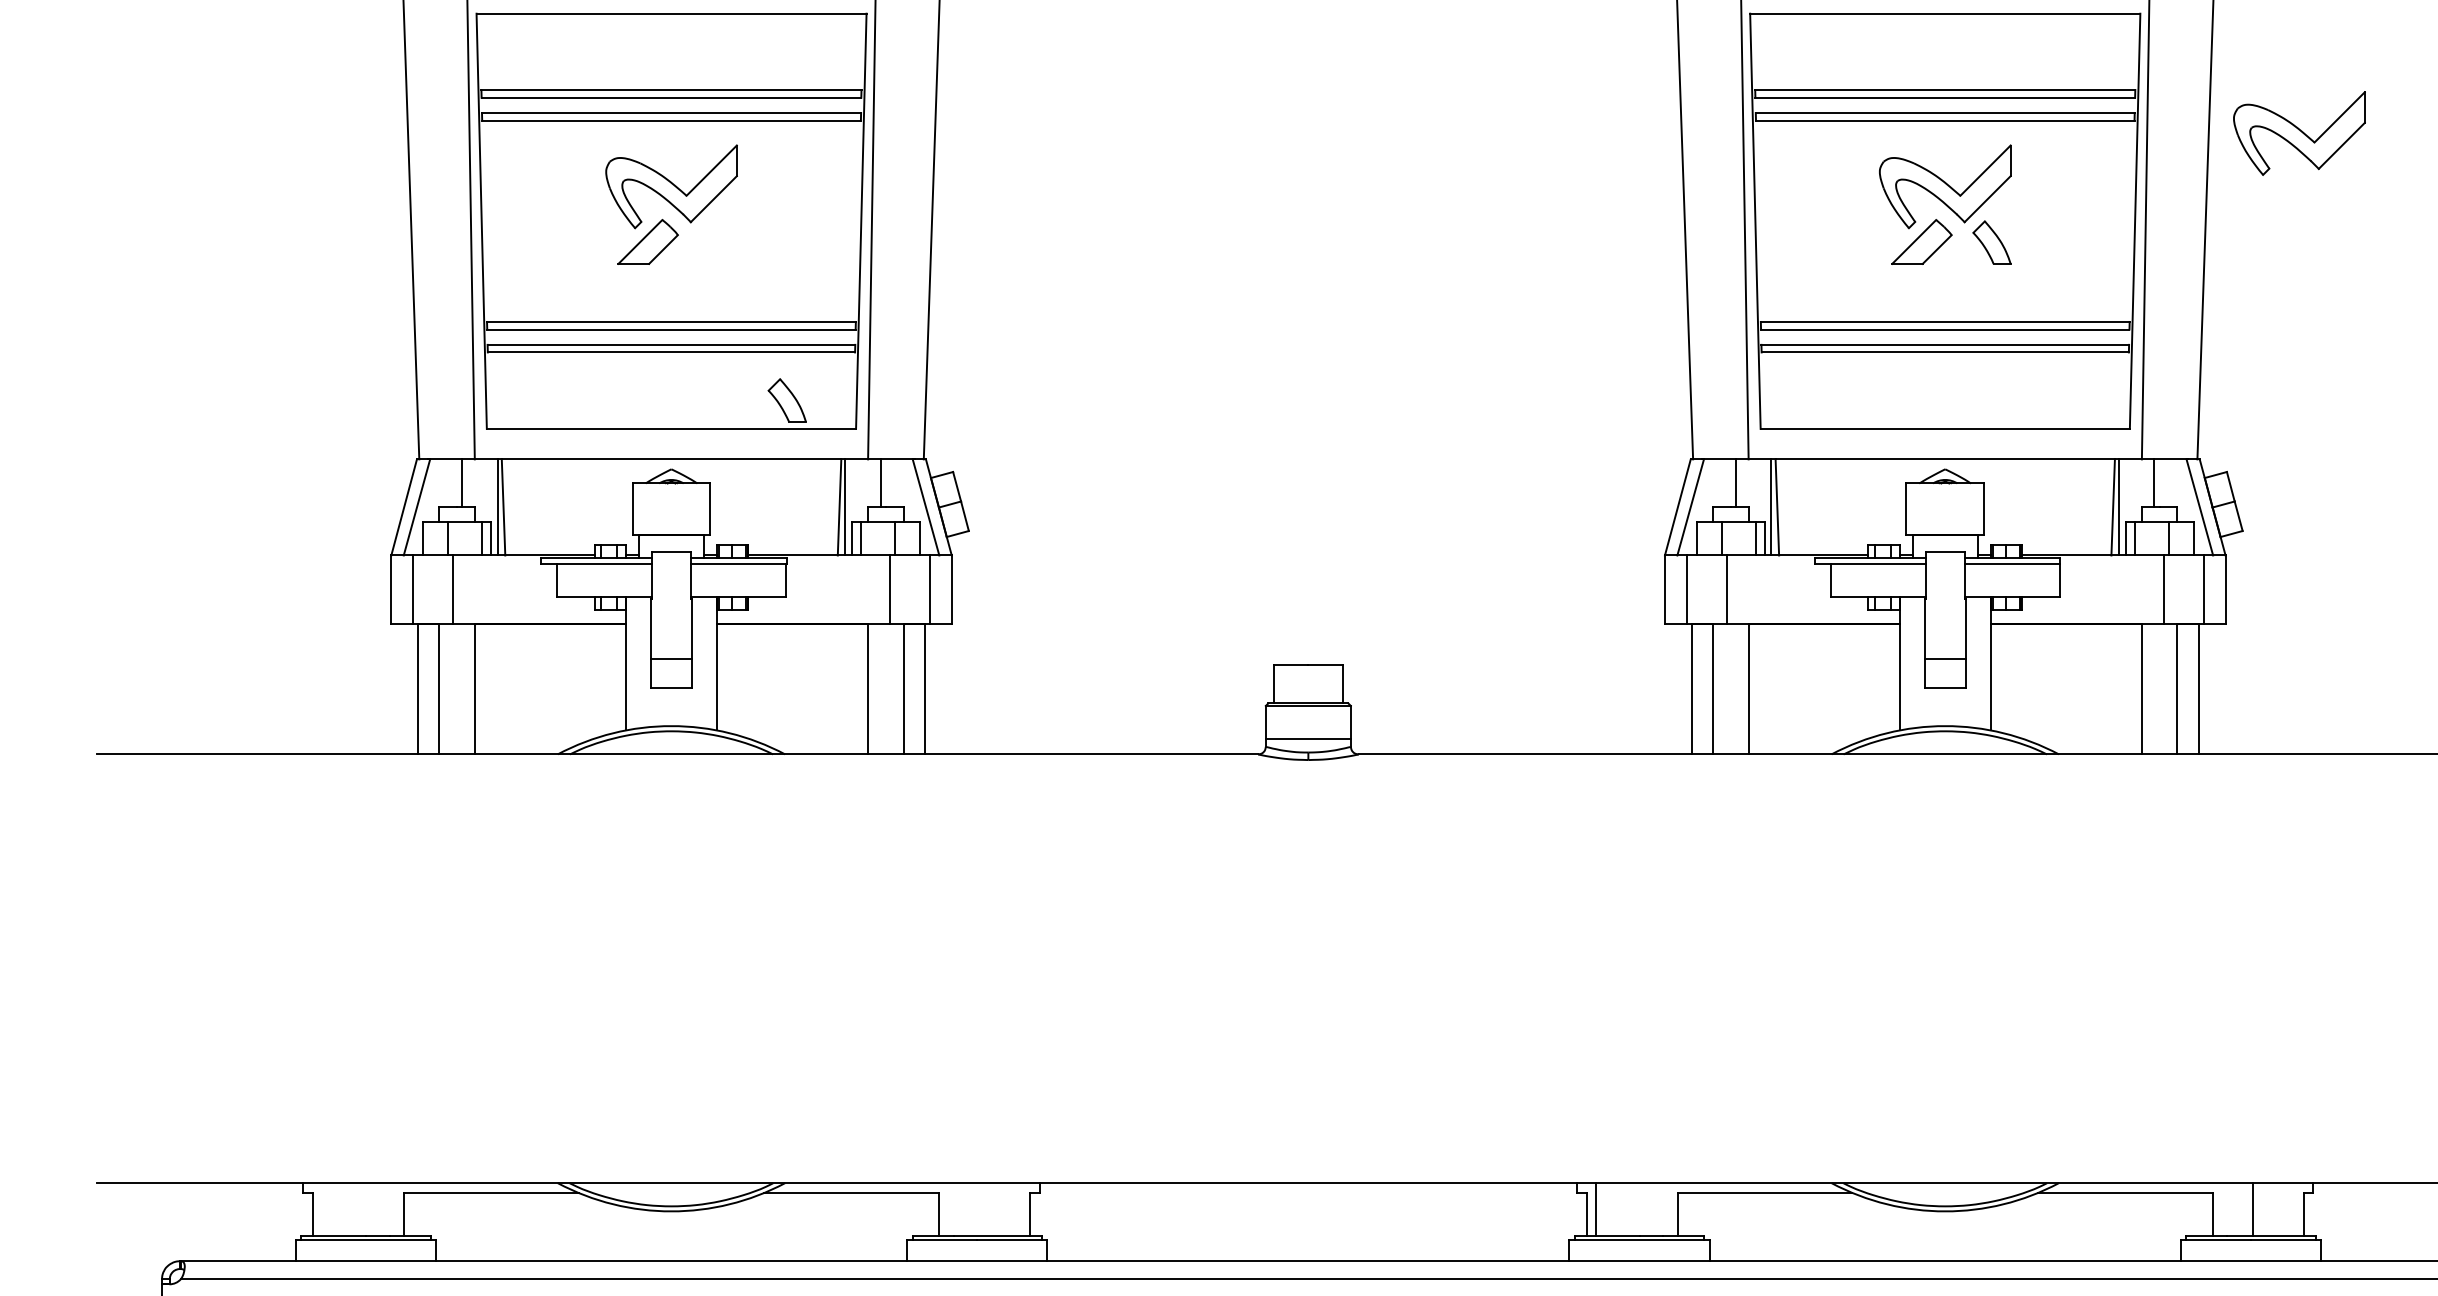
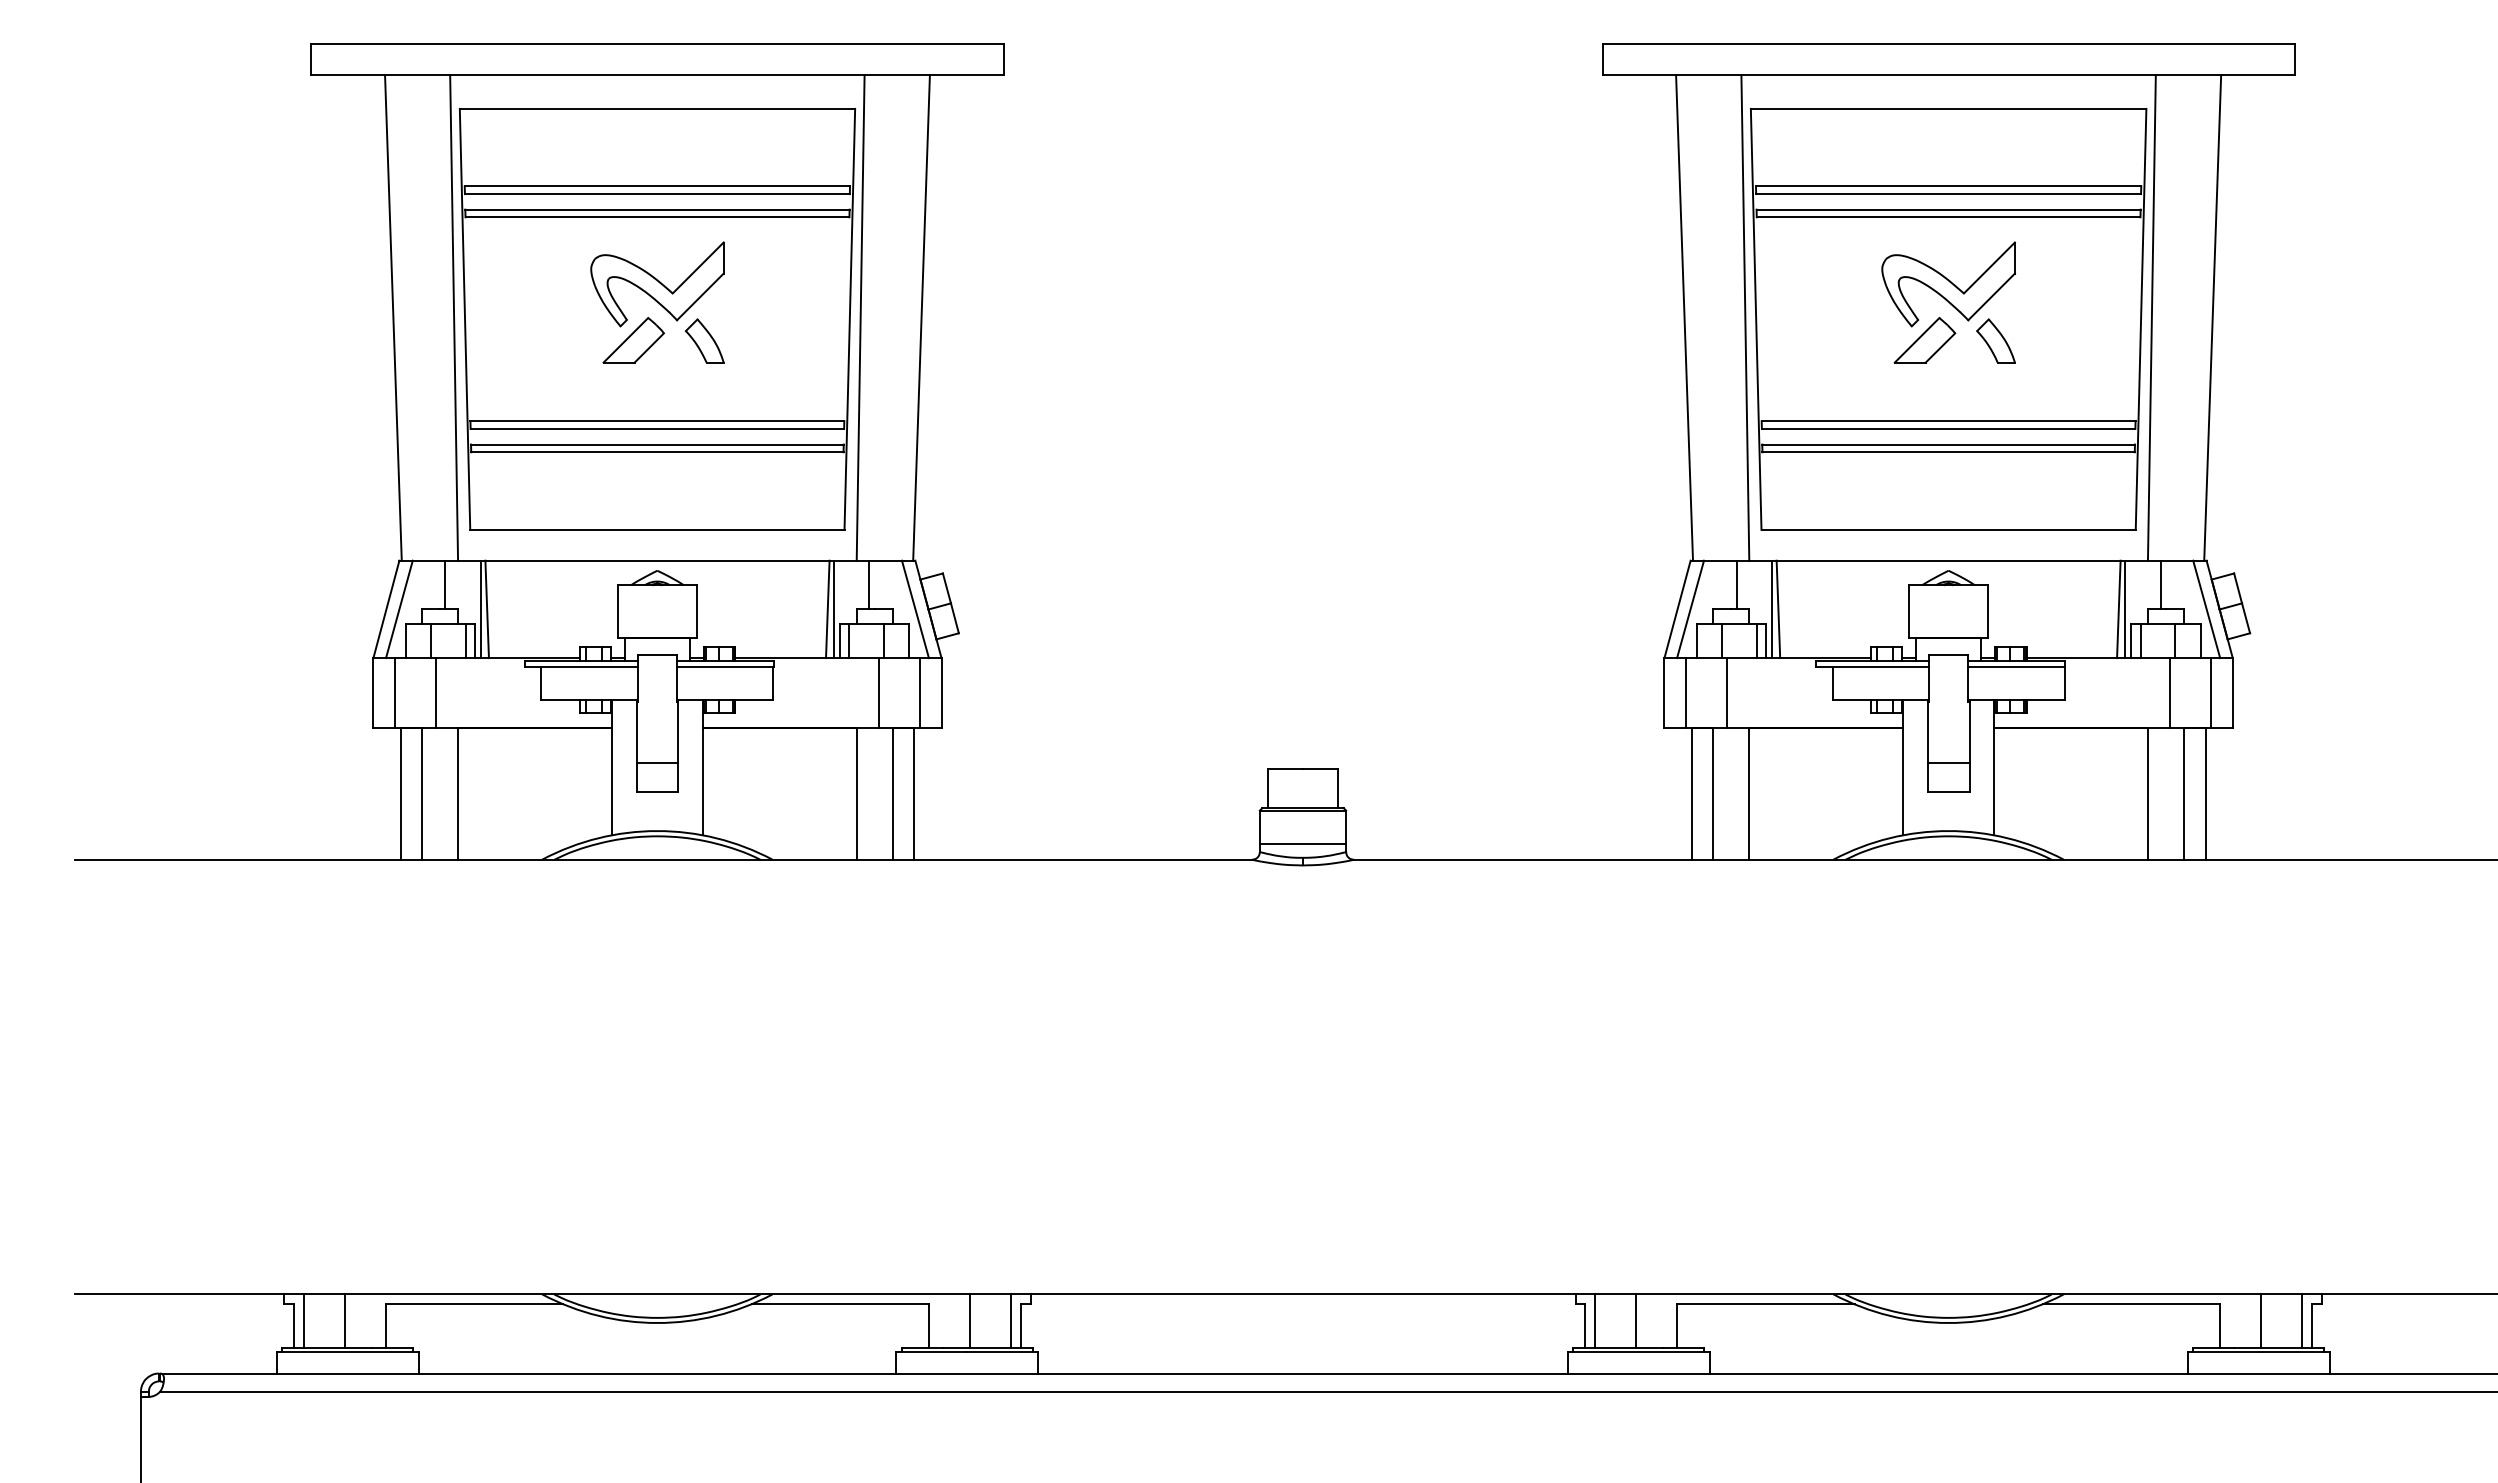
part: (2299, 133) -> (2307, 230), removed
part: (786, 400) -> (704, 340), moved
line: (322, 1209) -> (303, 1321), added
line: (363, 1209) -> (345, 1321), added
line: (979, 1209) -> (969, 1321), added
line: (1020, 1209) -> (1011, 1321), added
line: (1637, 1209) -> (1636, 1321), added
line: (2294, 1209) -> (2302, 1321), added

